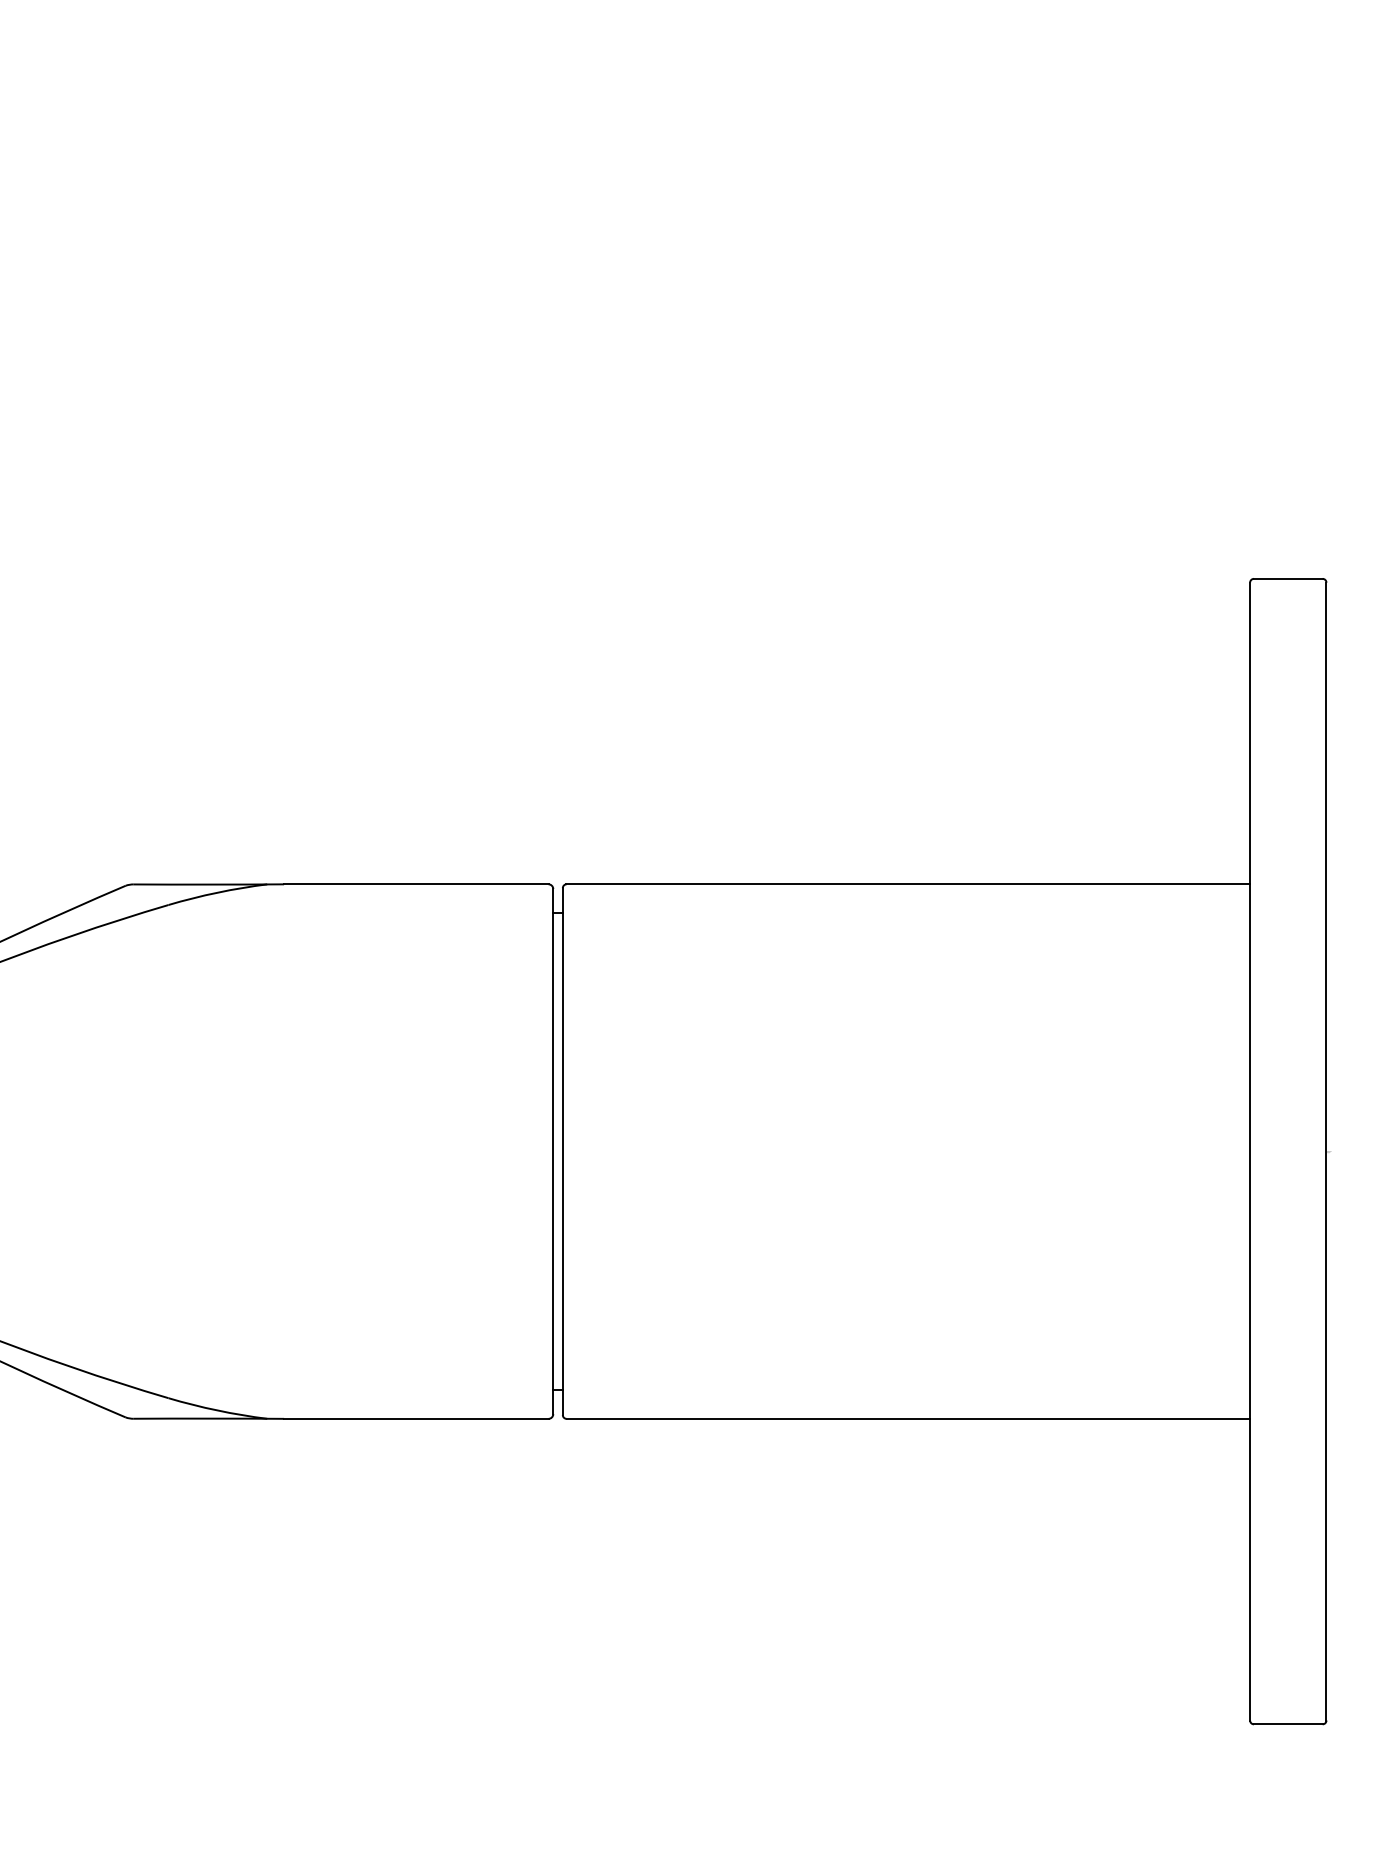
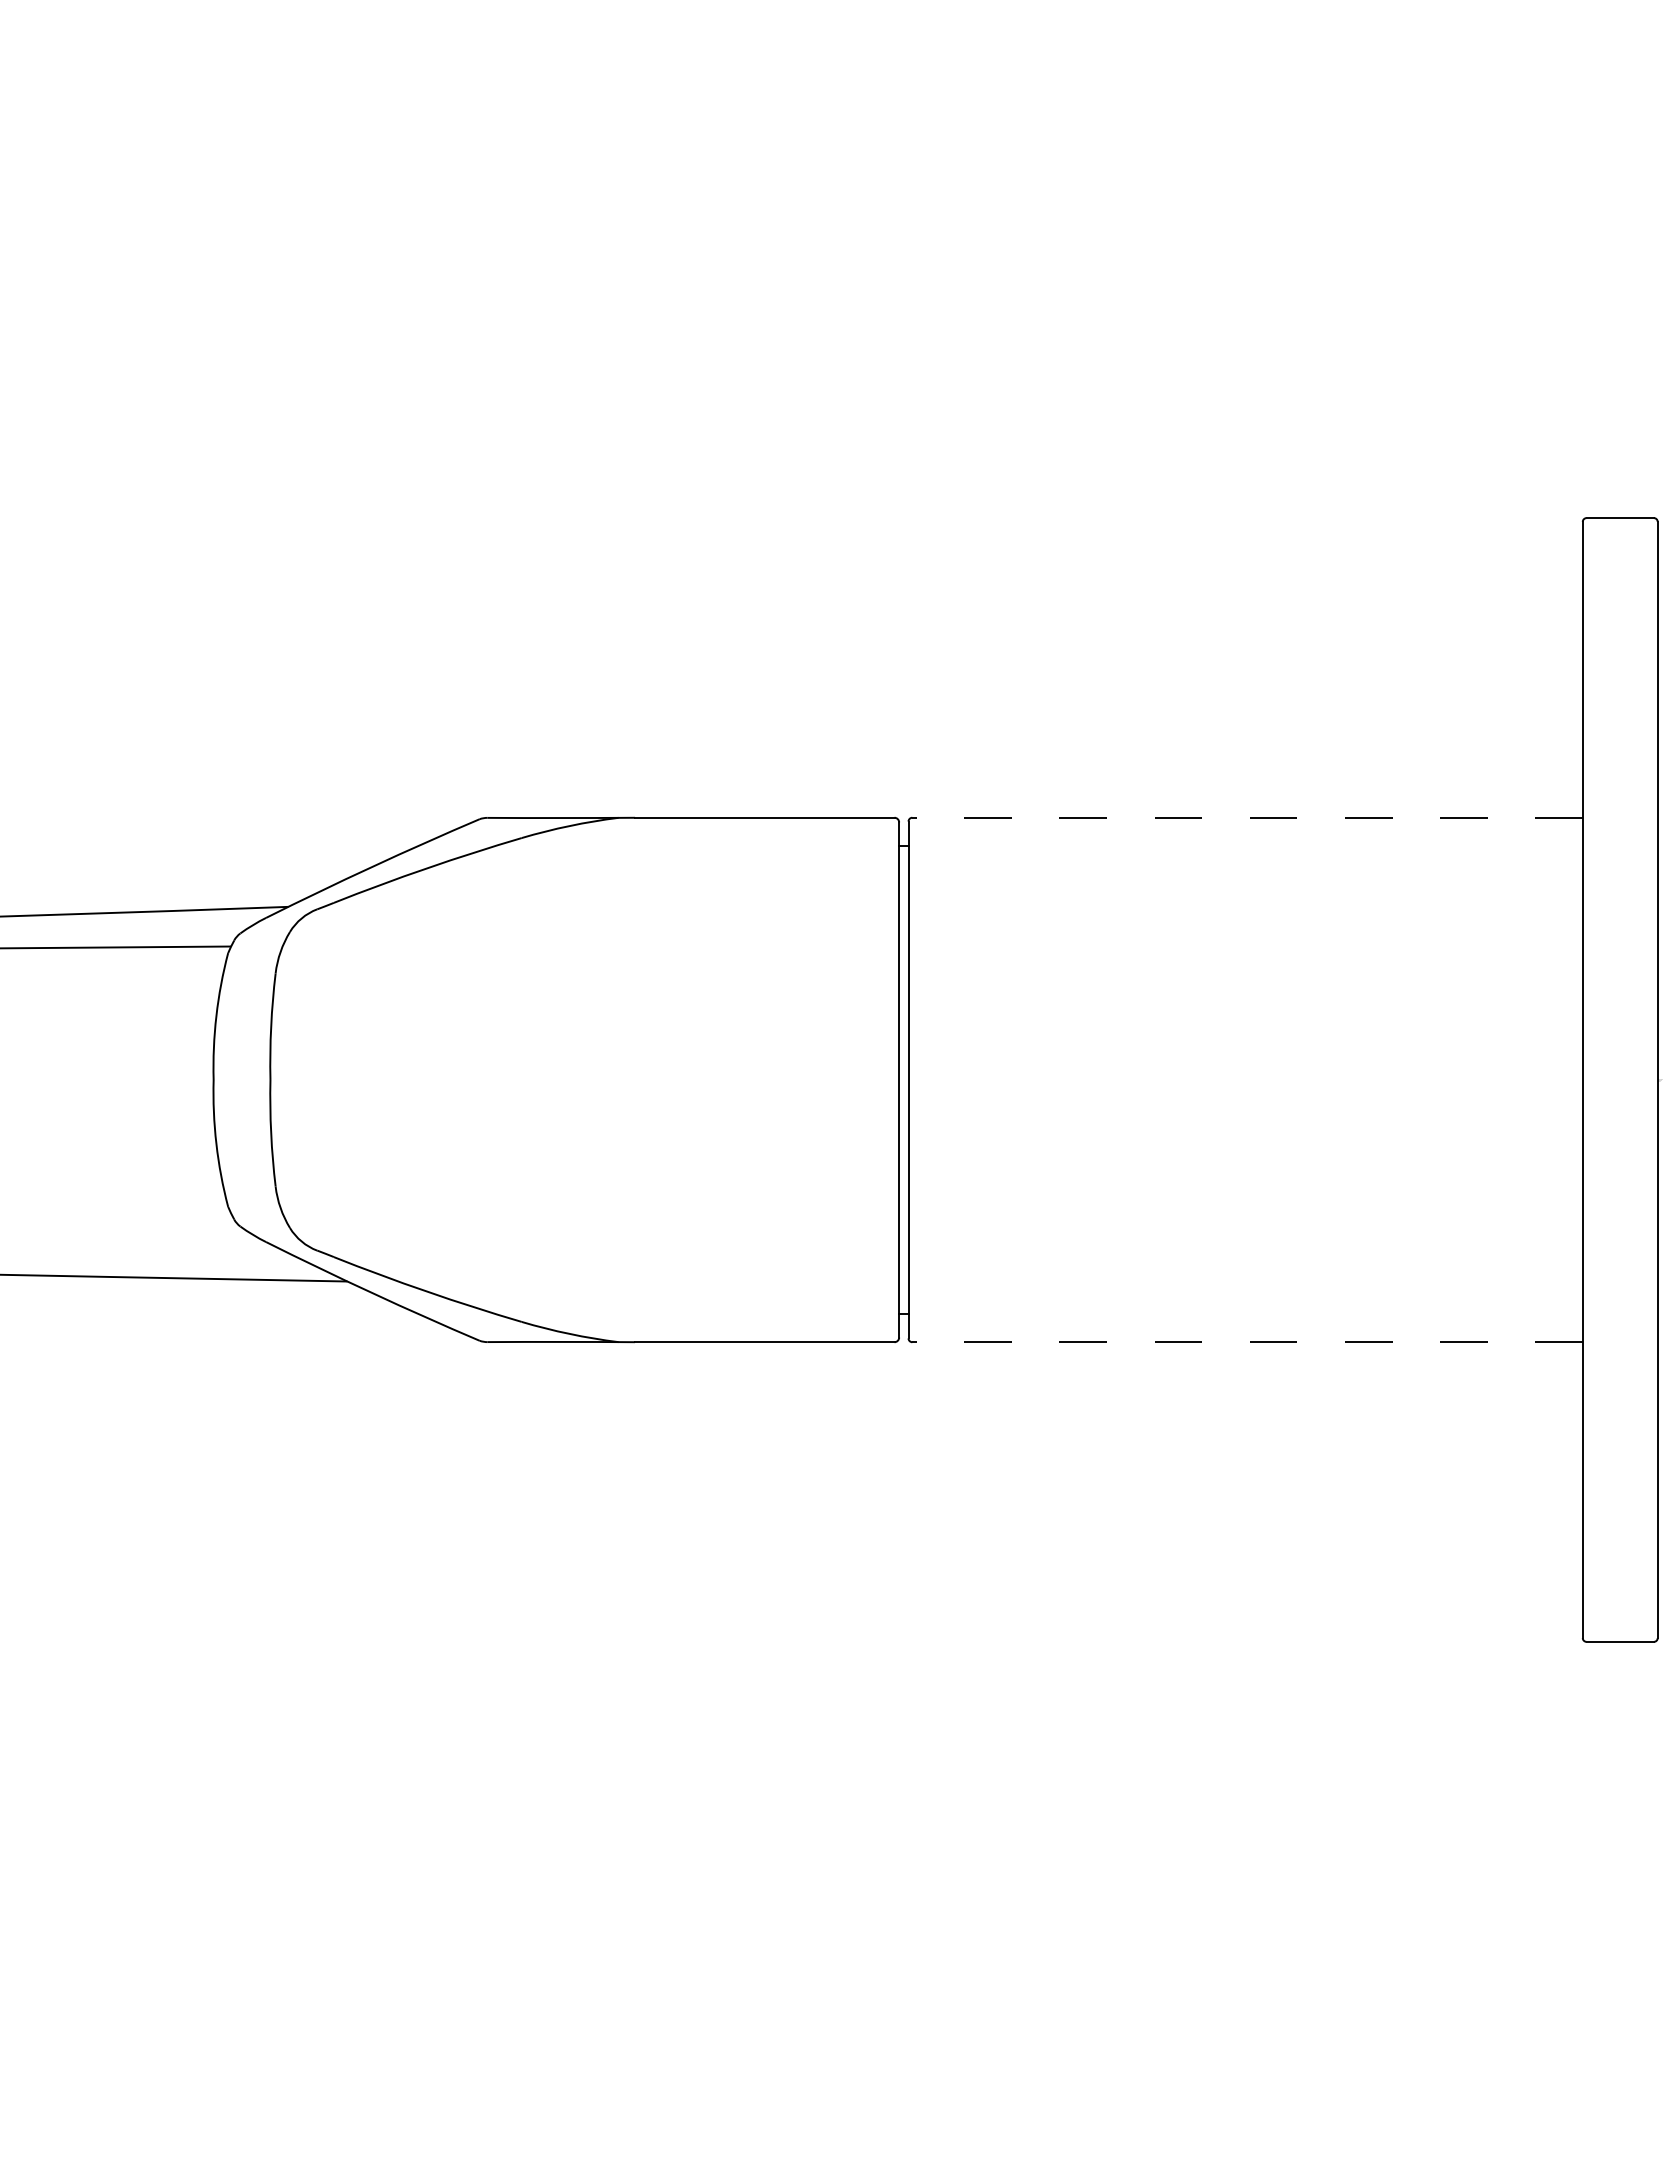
line: (907, 884) -> (1246, 817), solid -> dashed
line: (908, 1419) -> (1247, 1342), solid -> dashed

